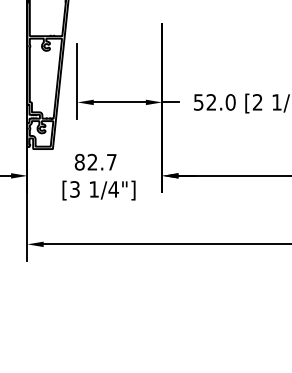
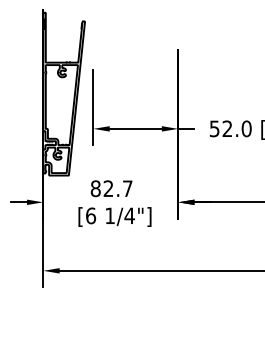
text: (75, 189) -> (91, 215), [3 -> [6

